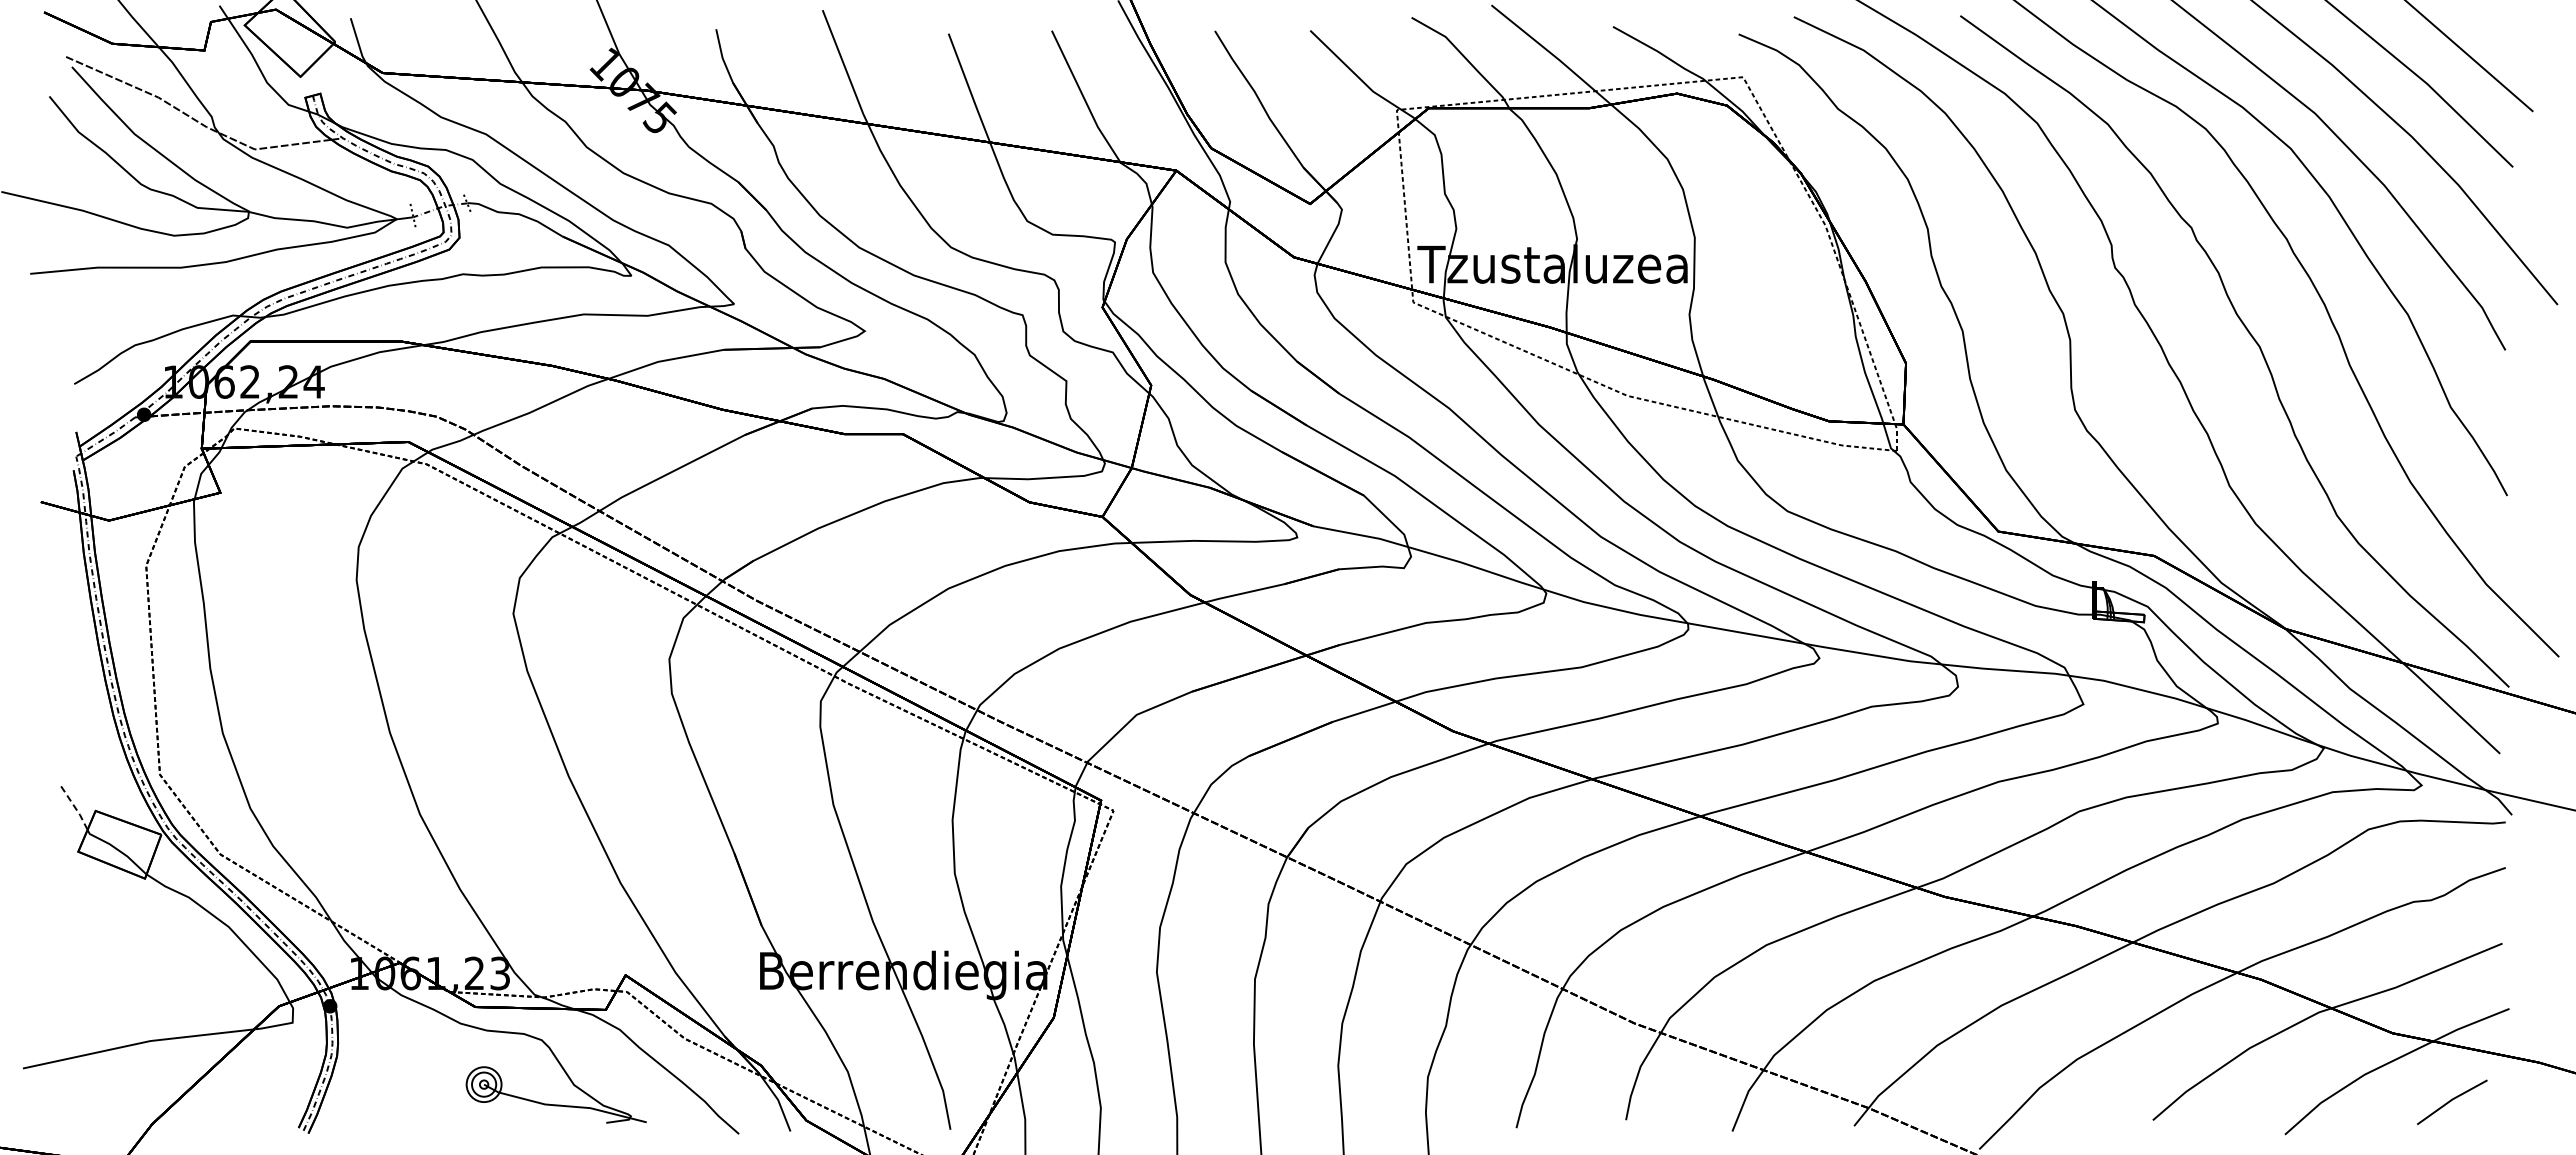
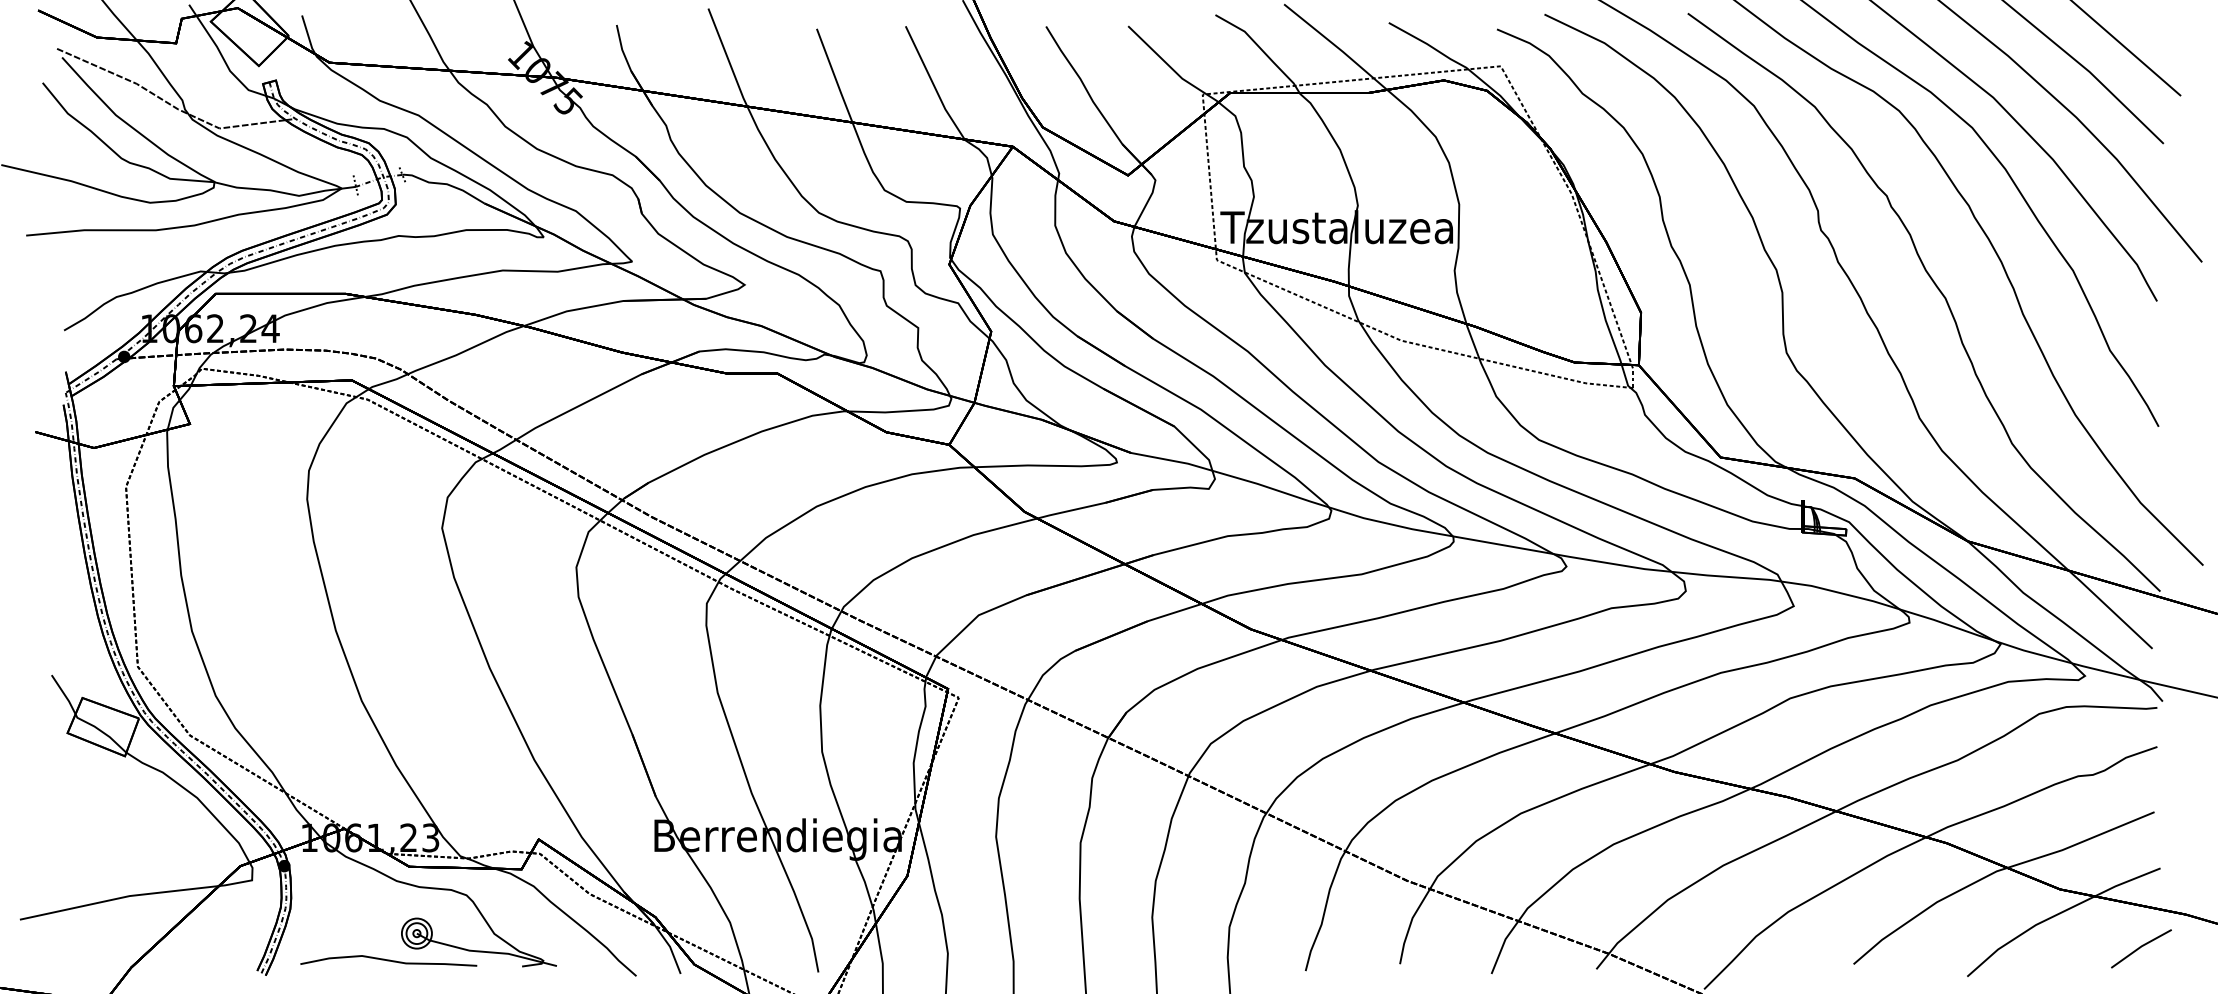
line: (74, 806) -> (64, 694), dashed -> solid
line: (2452, 1100) -> (2141, 947), moved
curve: (451, 1115) -> (388, 960), added

